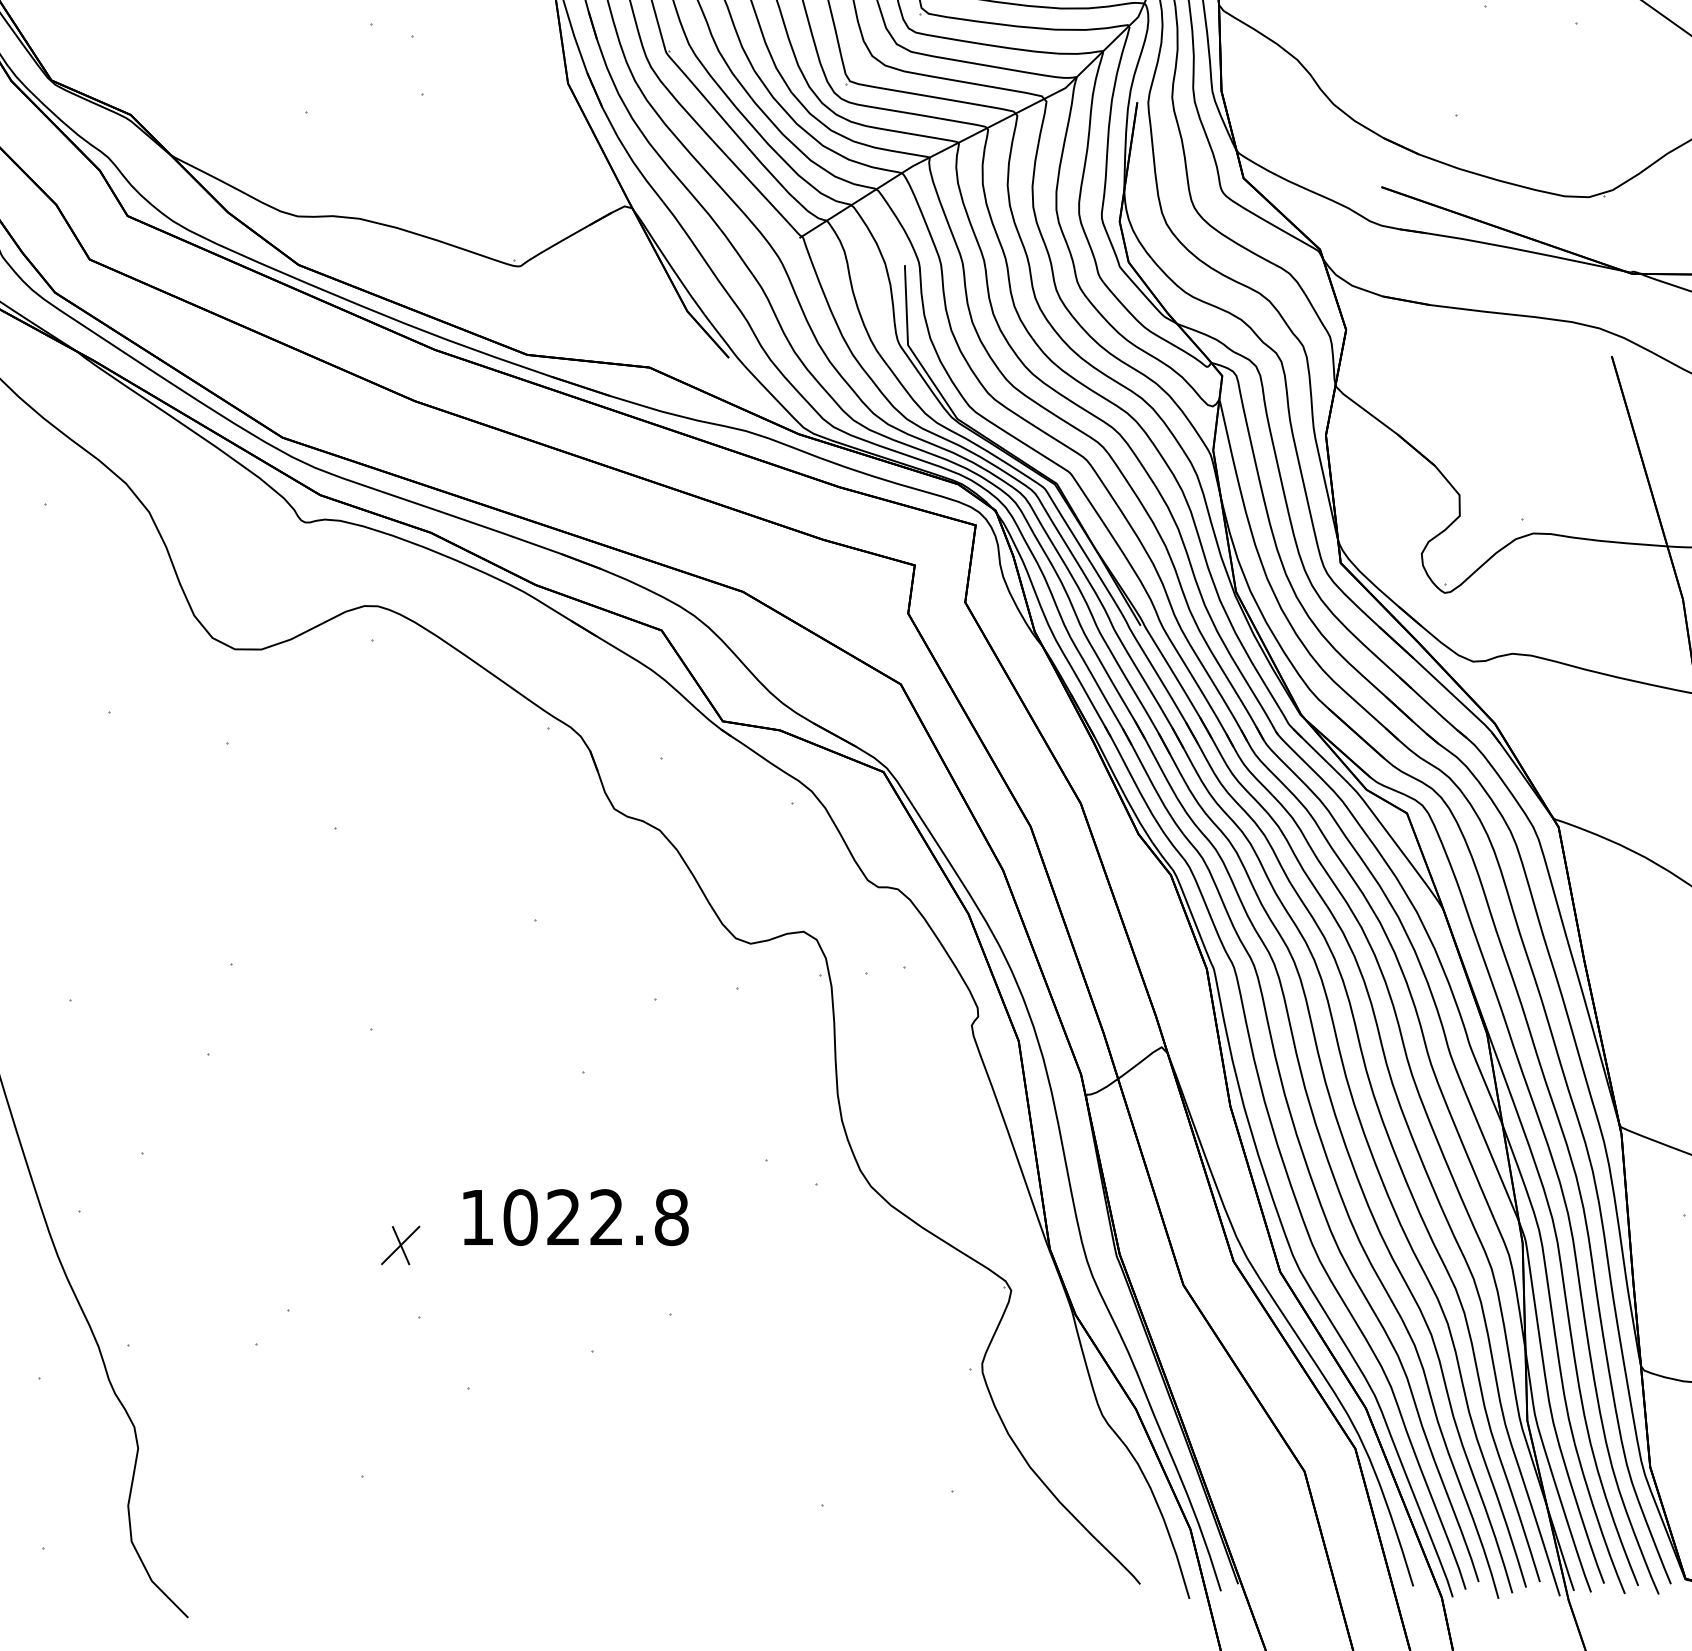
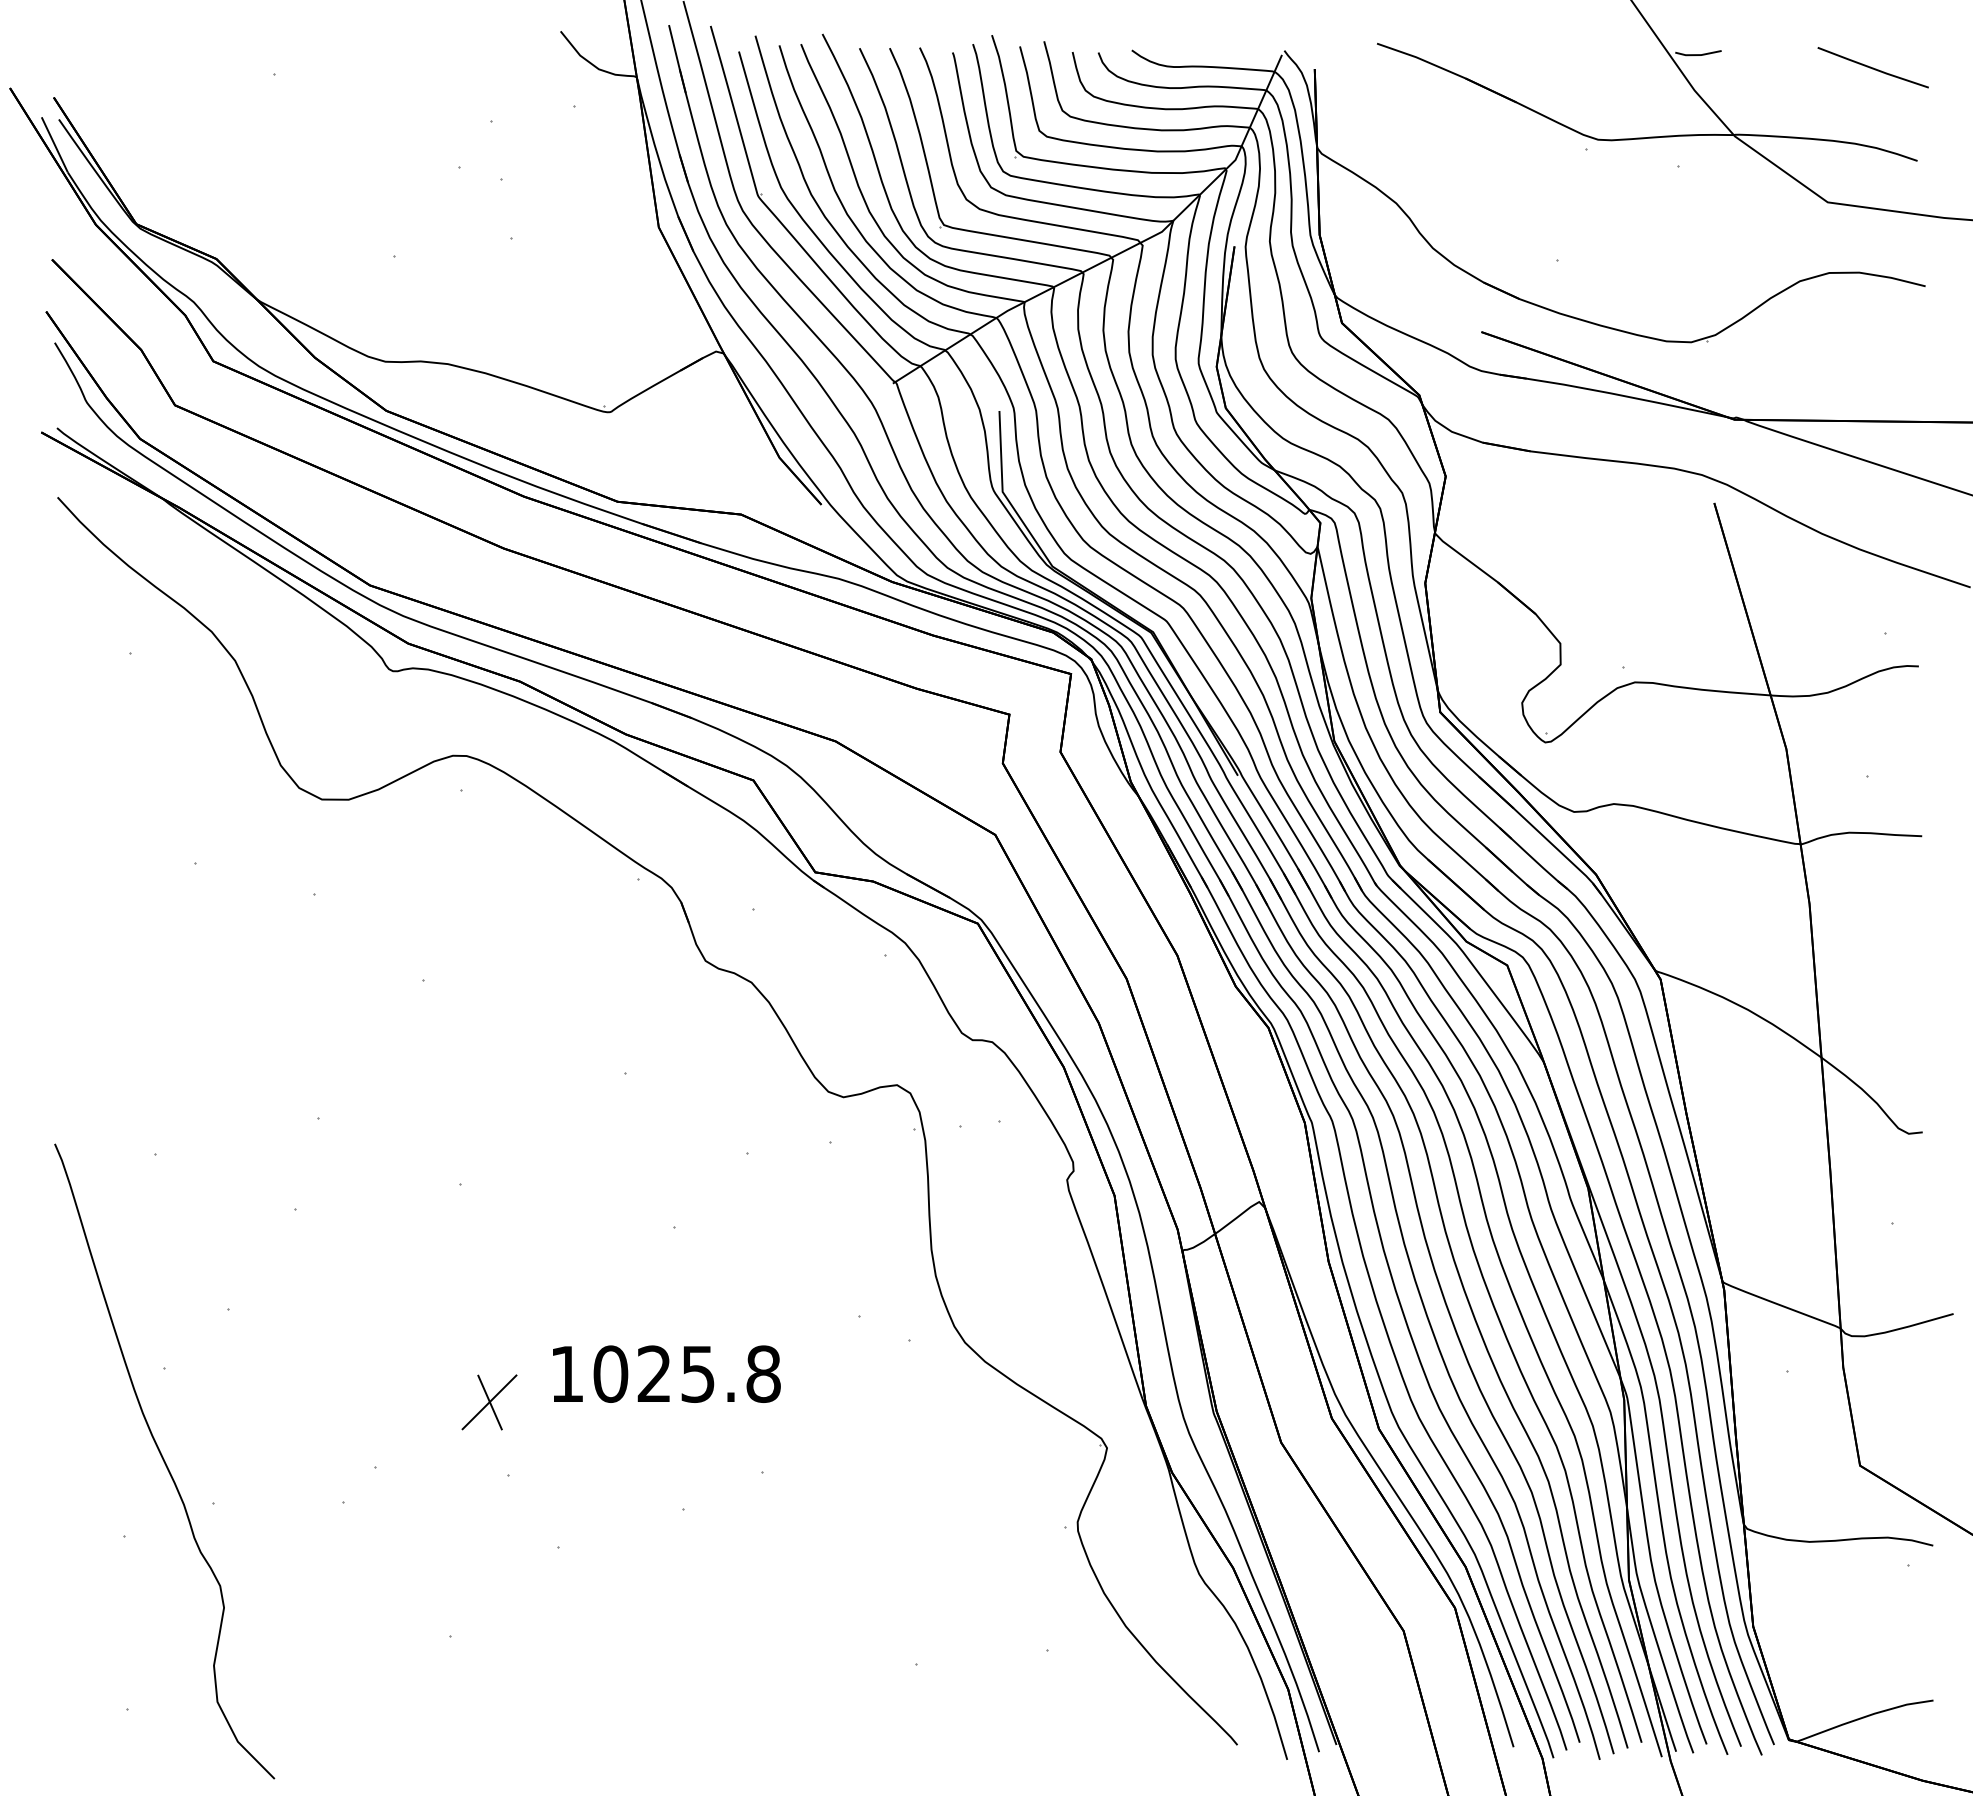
text: (606, 1216) -> (697, 1373), 1022.8 -> 1025.8
part: (400, 1245) -> (489, 1402), size x1.43

